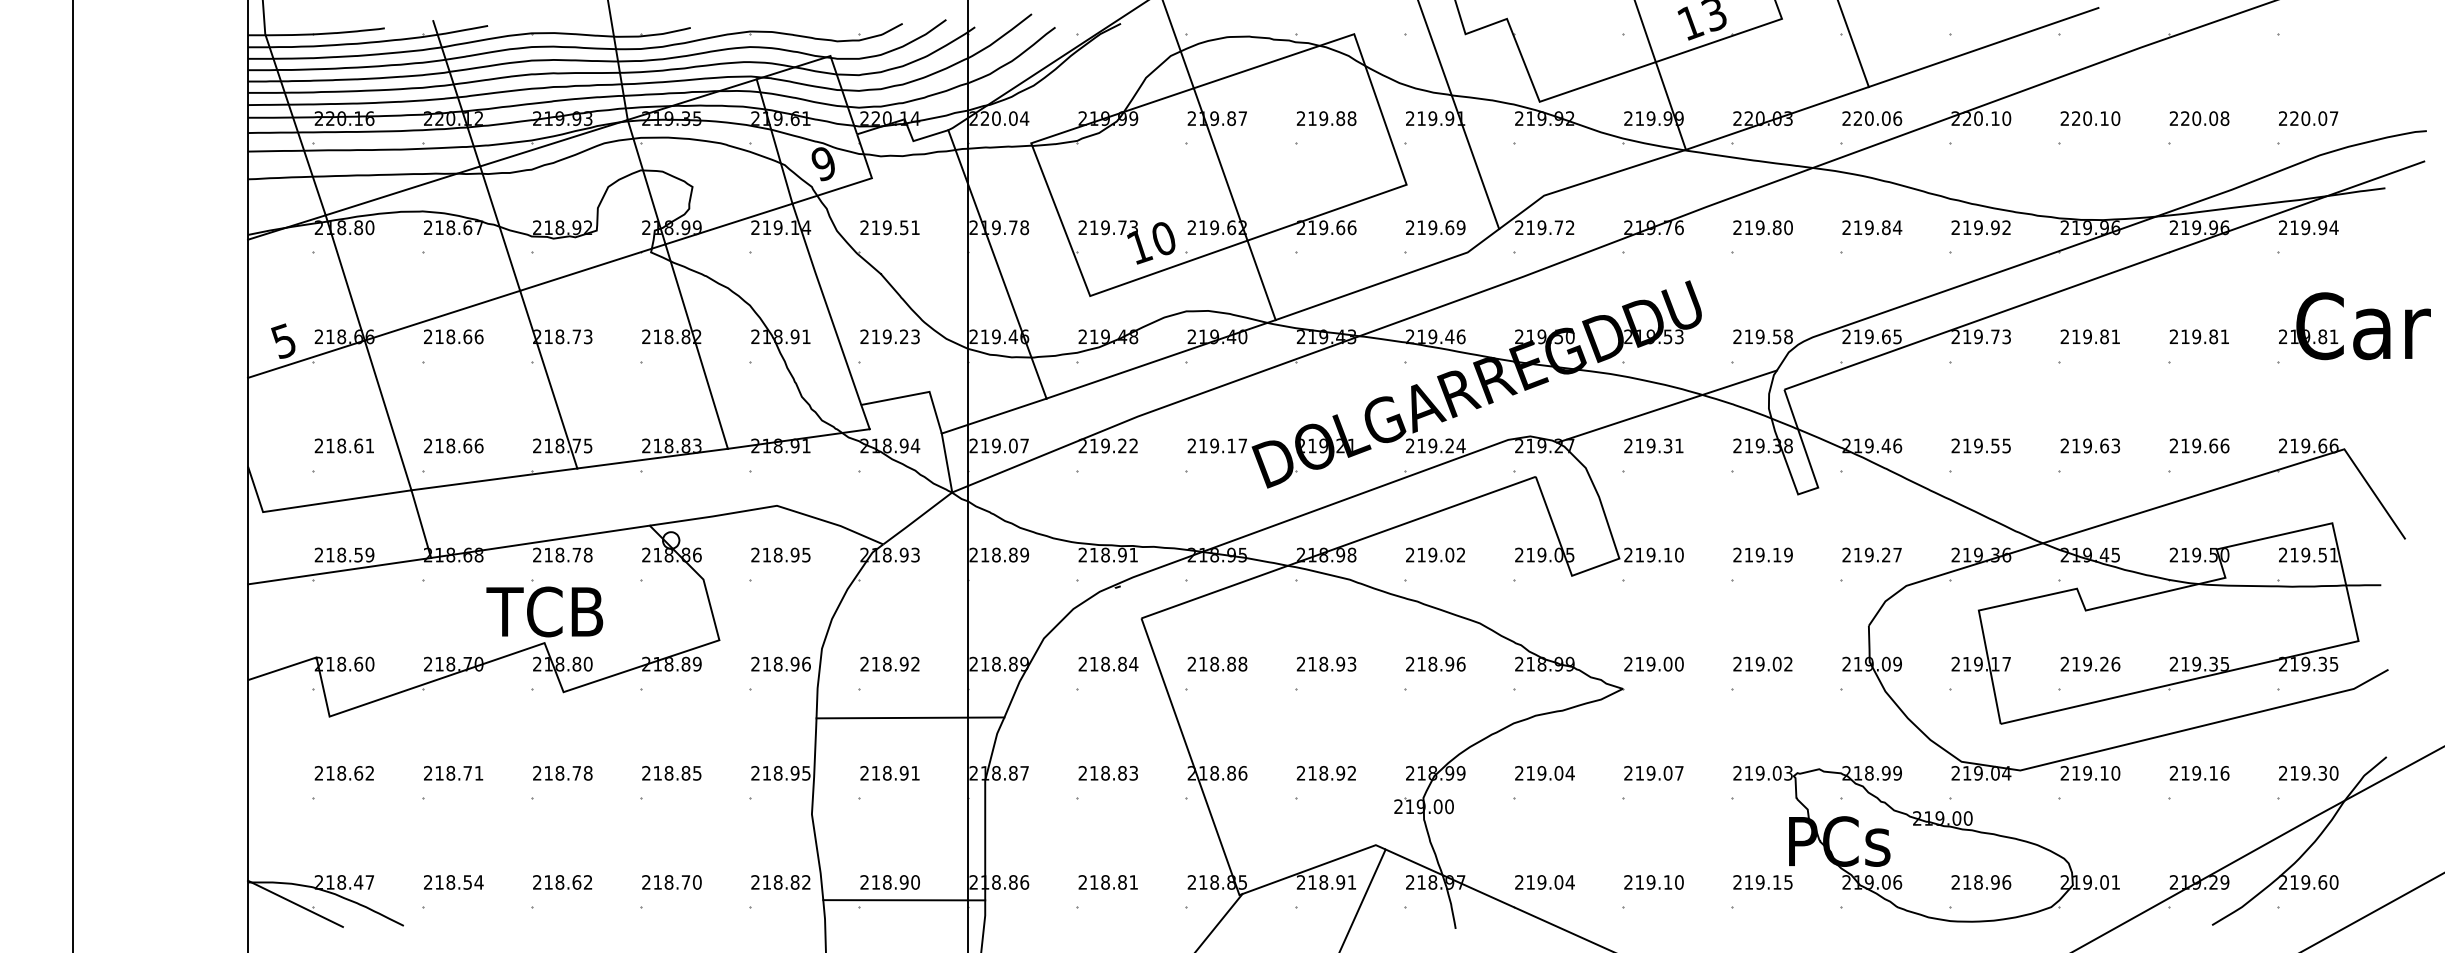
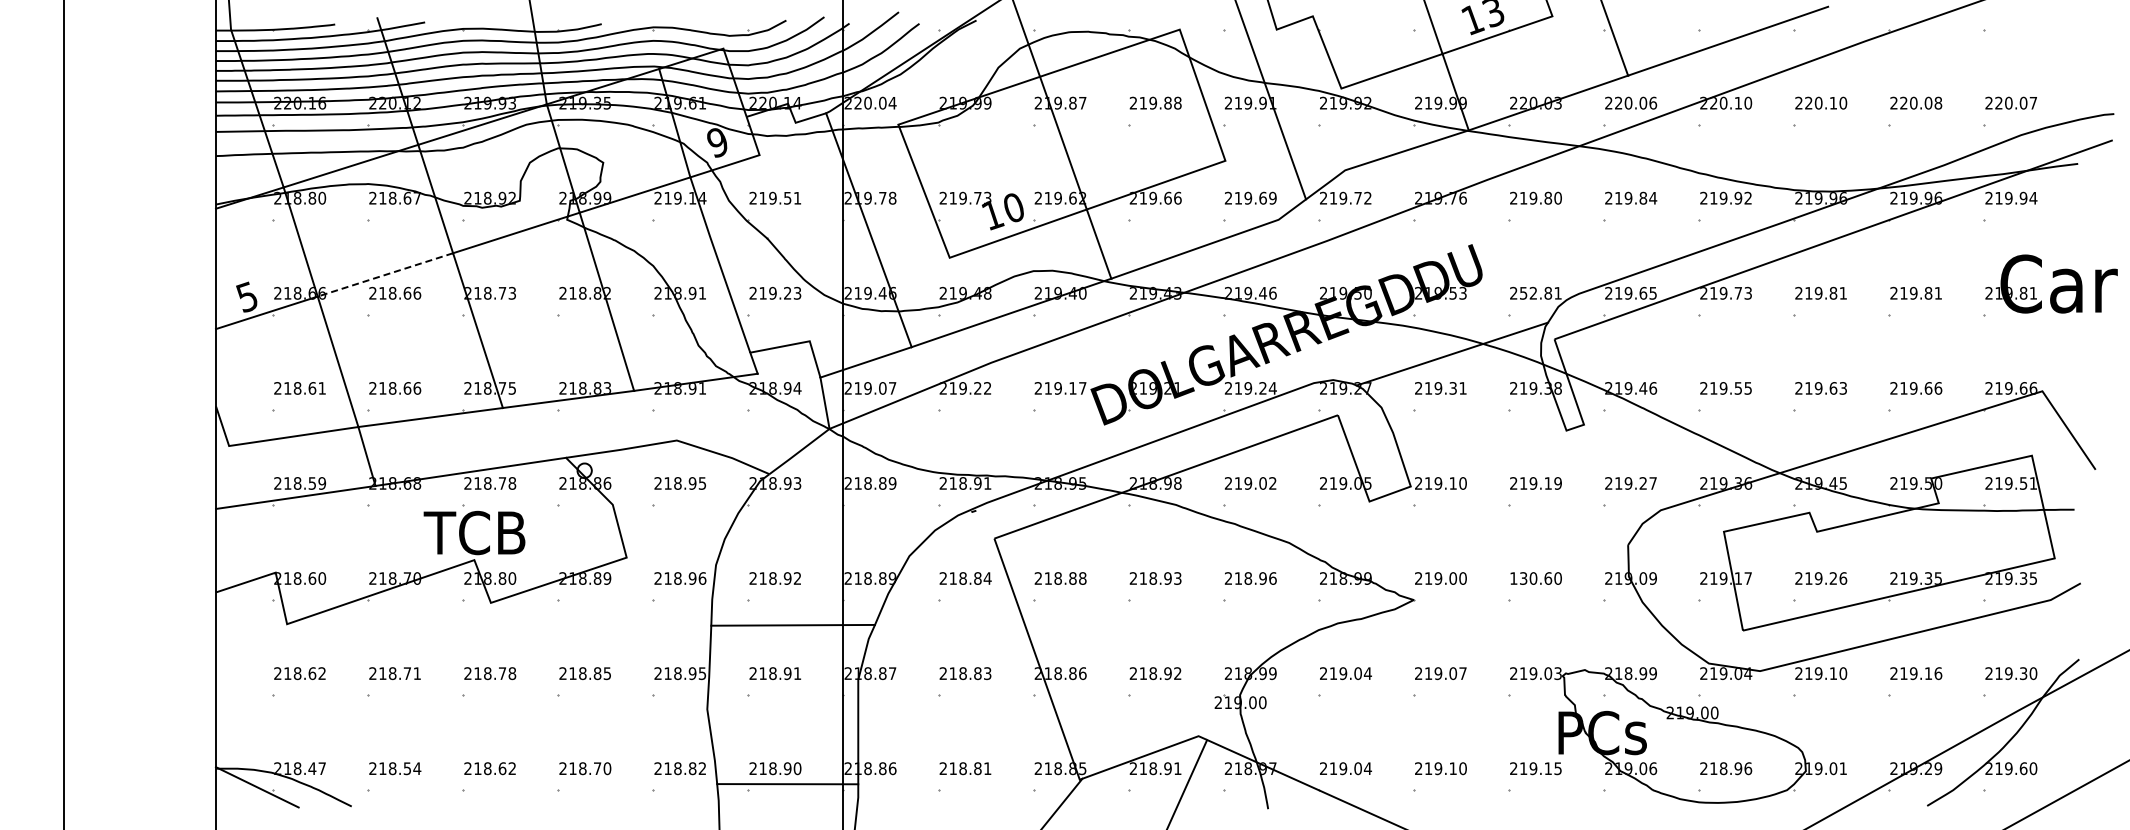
line: (441, 316) -> (384, 275), solid -> dashed
text: (1768, 335) -> (1540, 292), 219.58 -> 252.81
text: (1762, 664) -> (1535, 578), 219.02 -> 130.60

